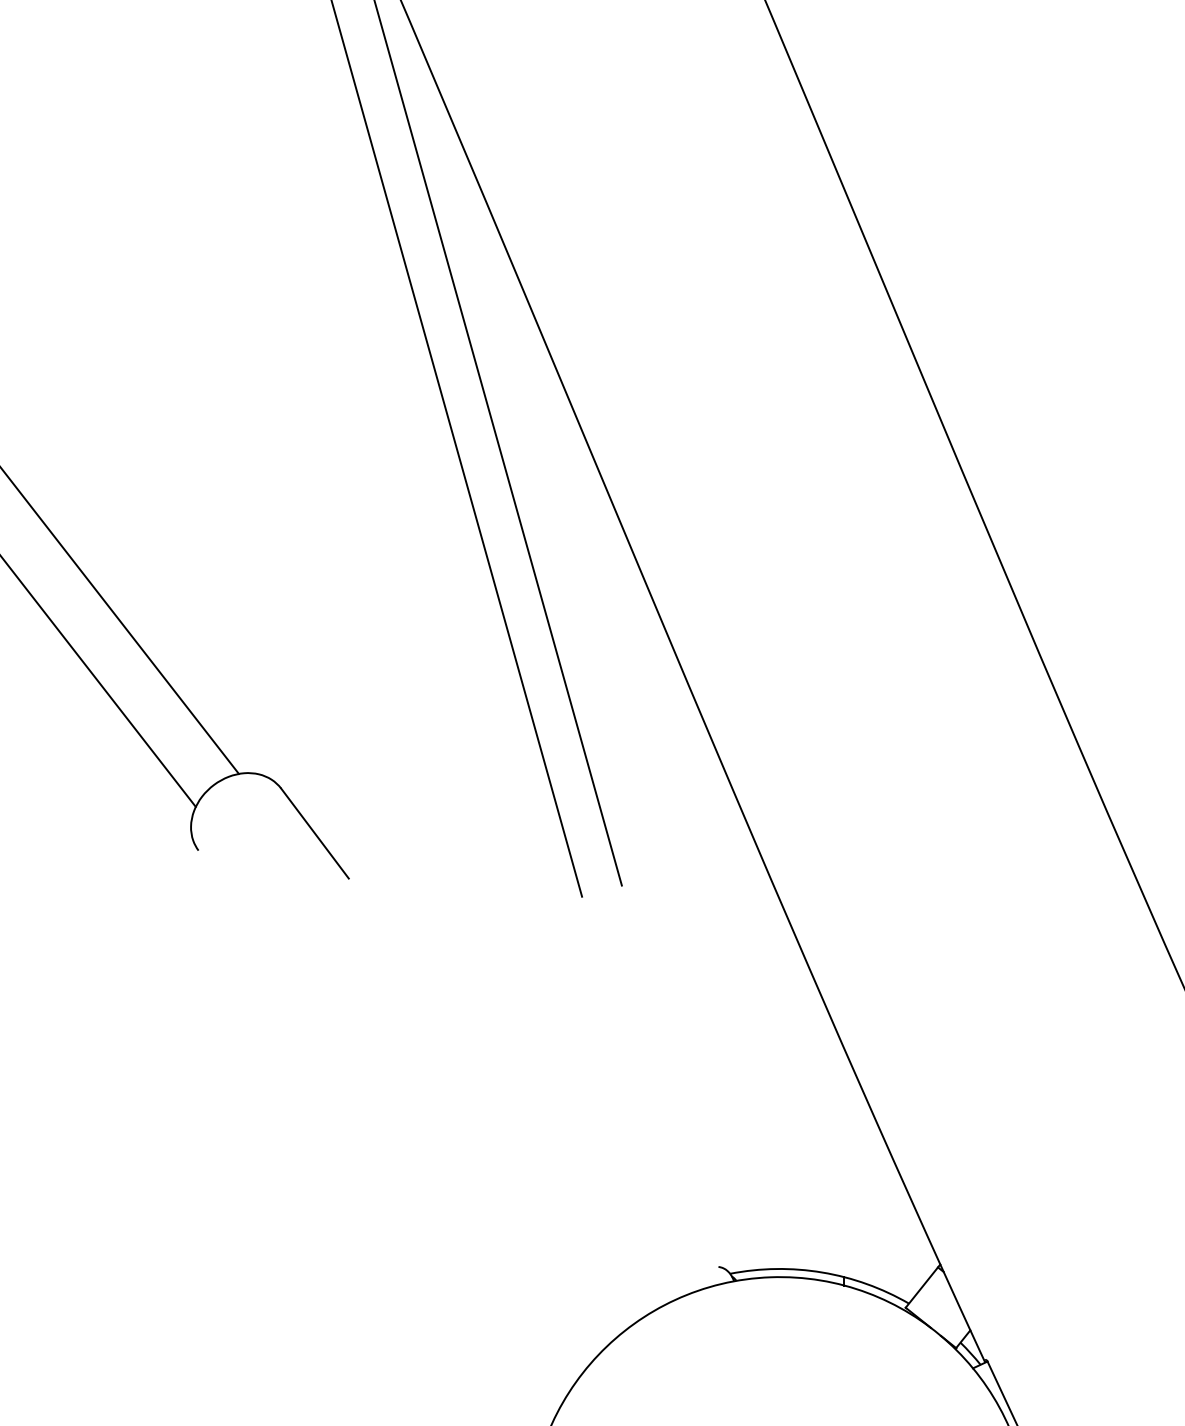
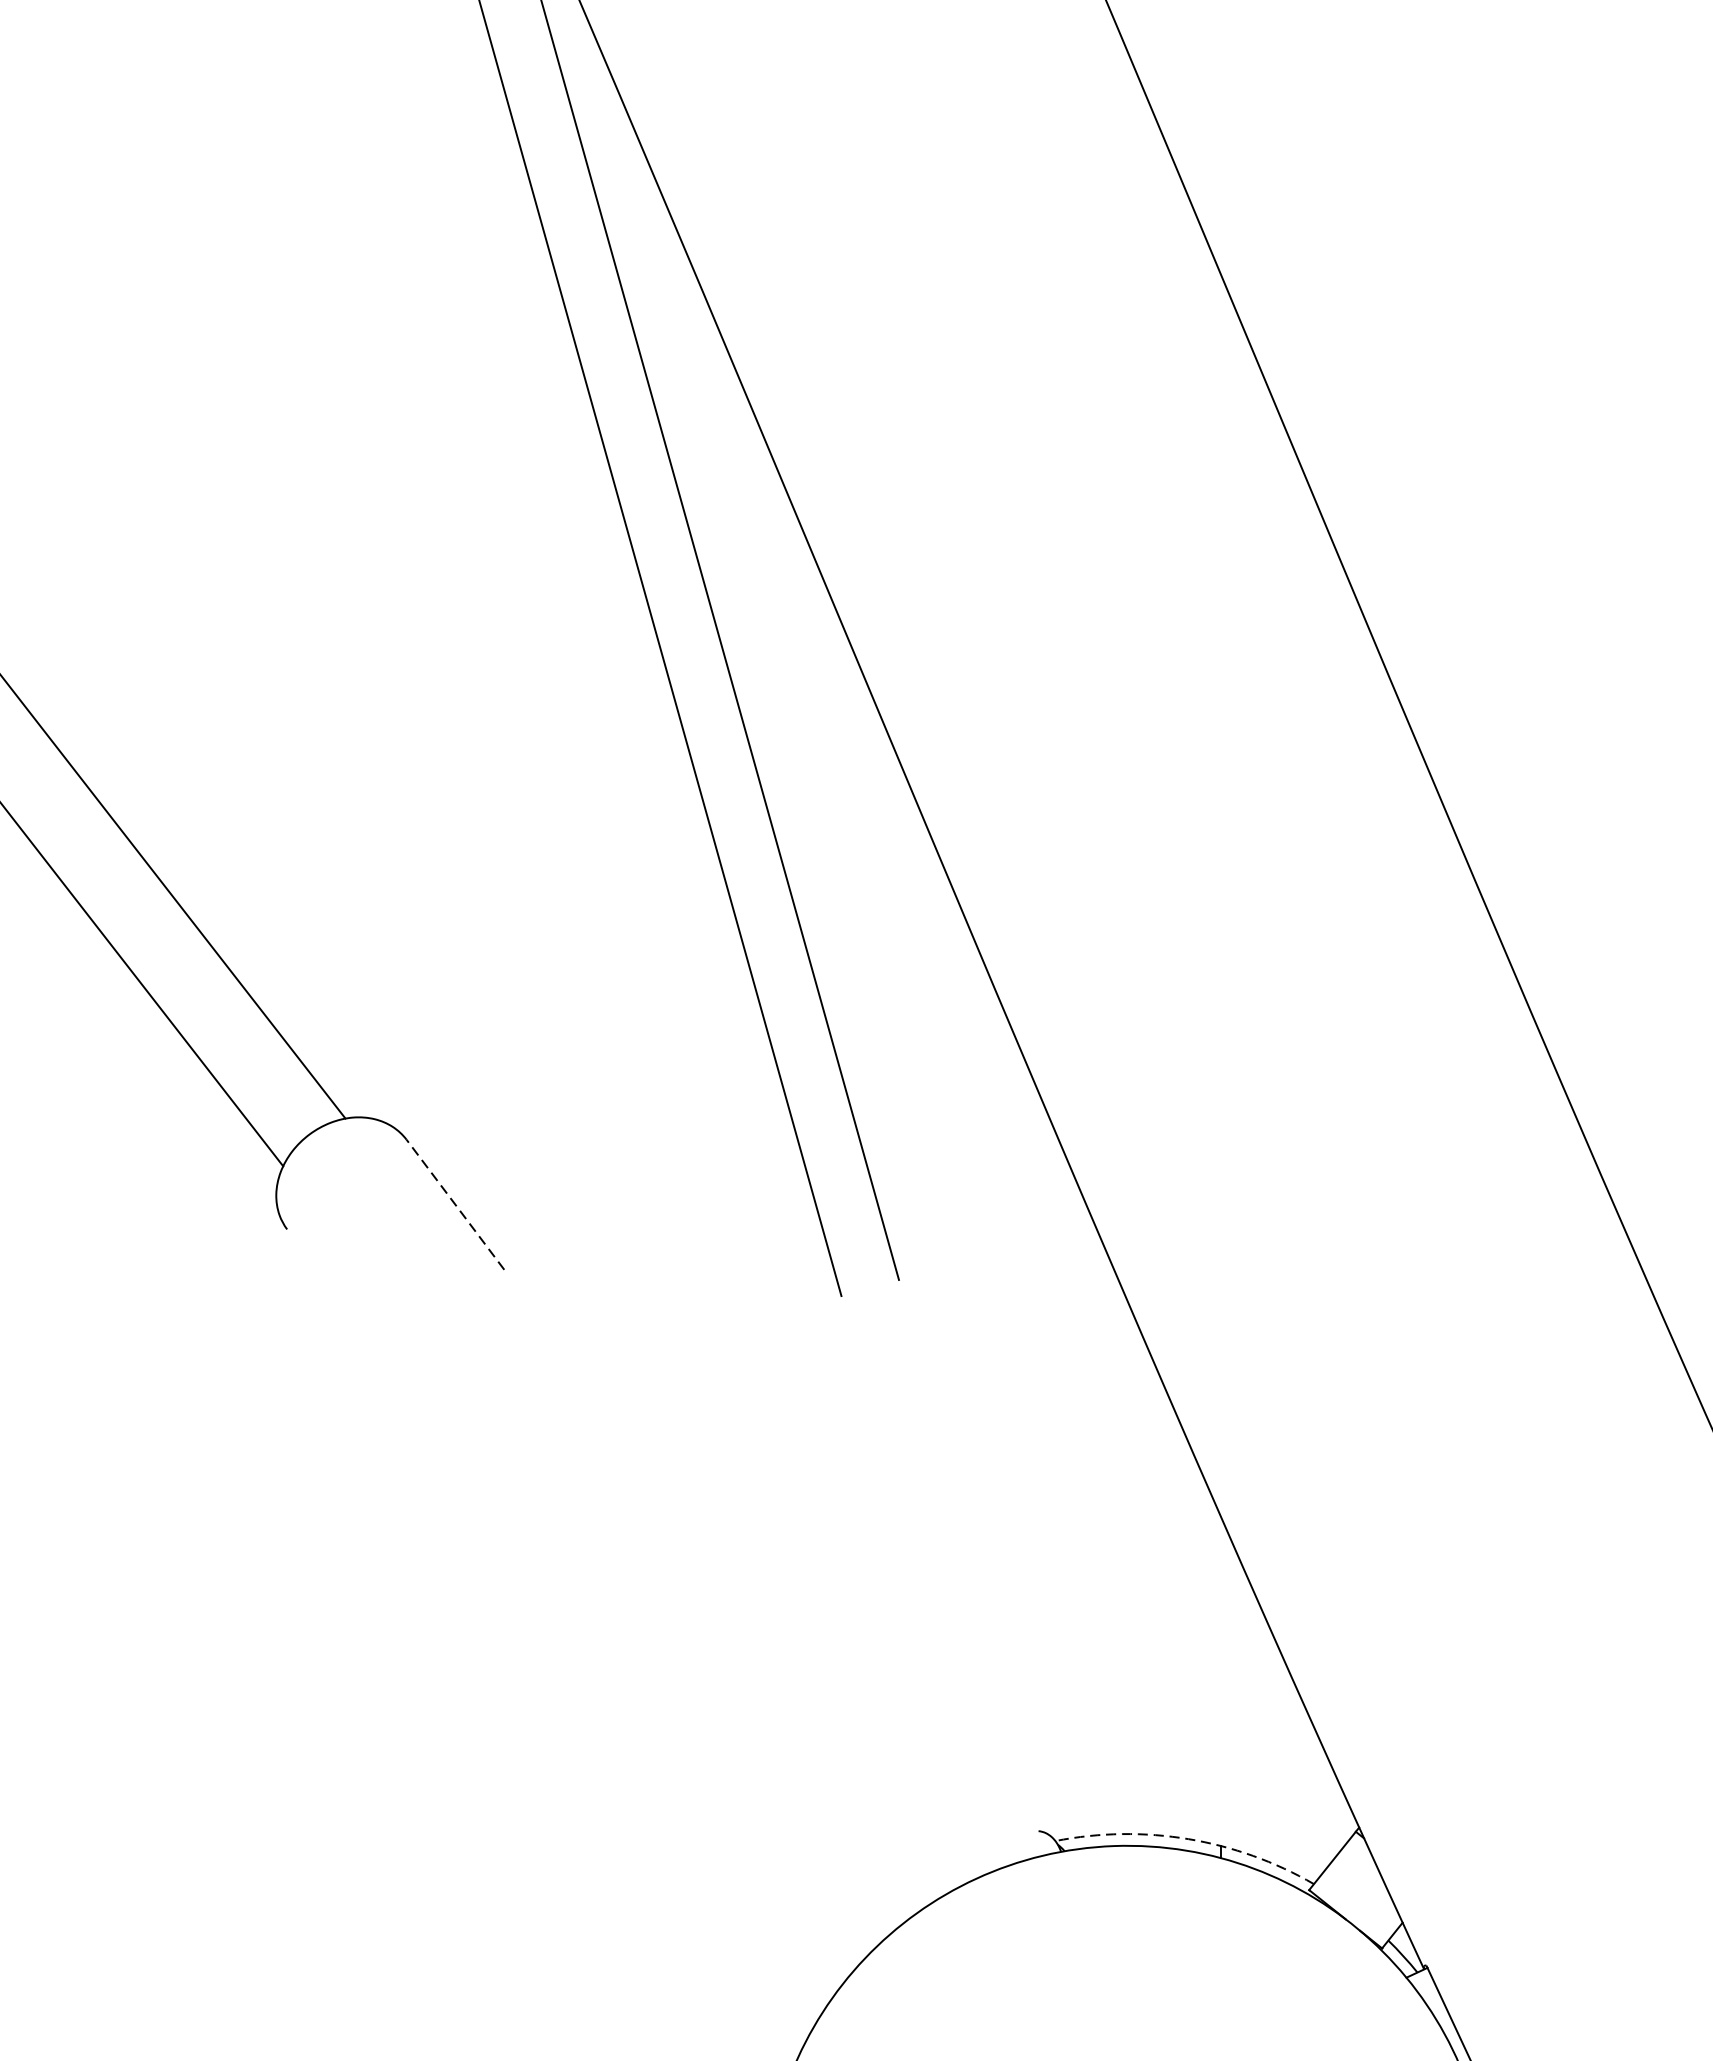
line: (314, 833) -> (454, 1204), solid -> dashed
arc: (822, 1272) -> (1188, 1839), solid -> dashed

